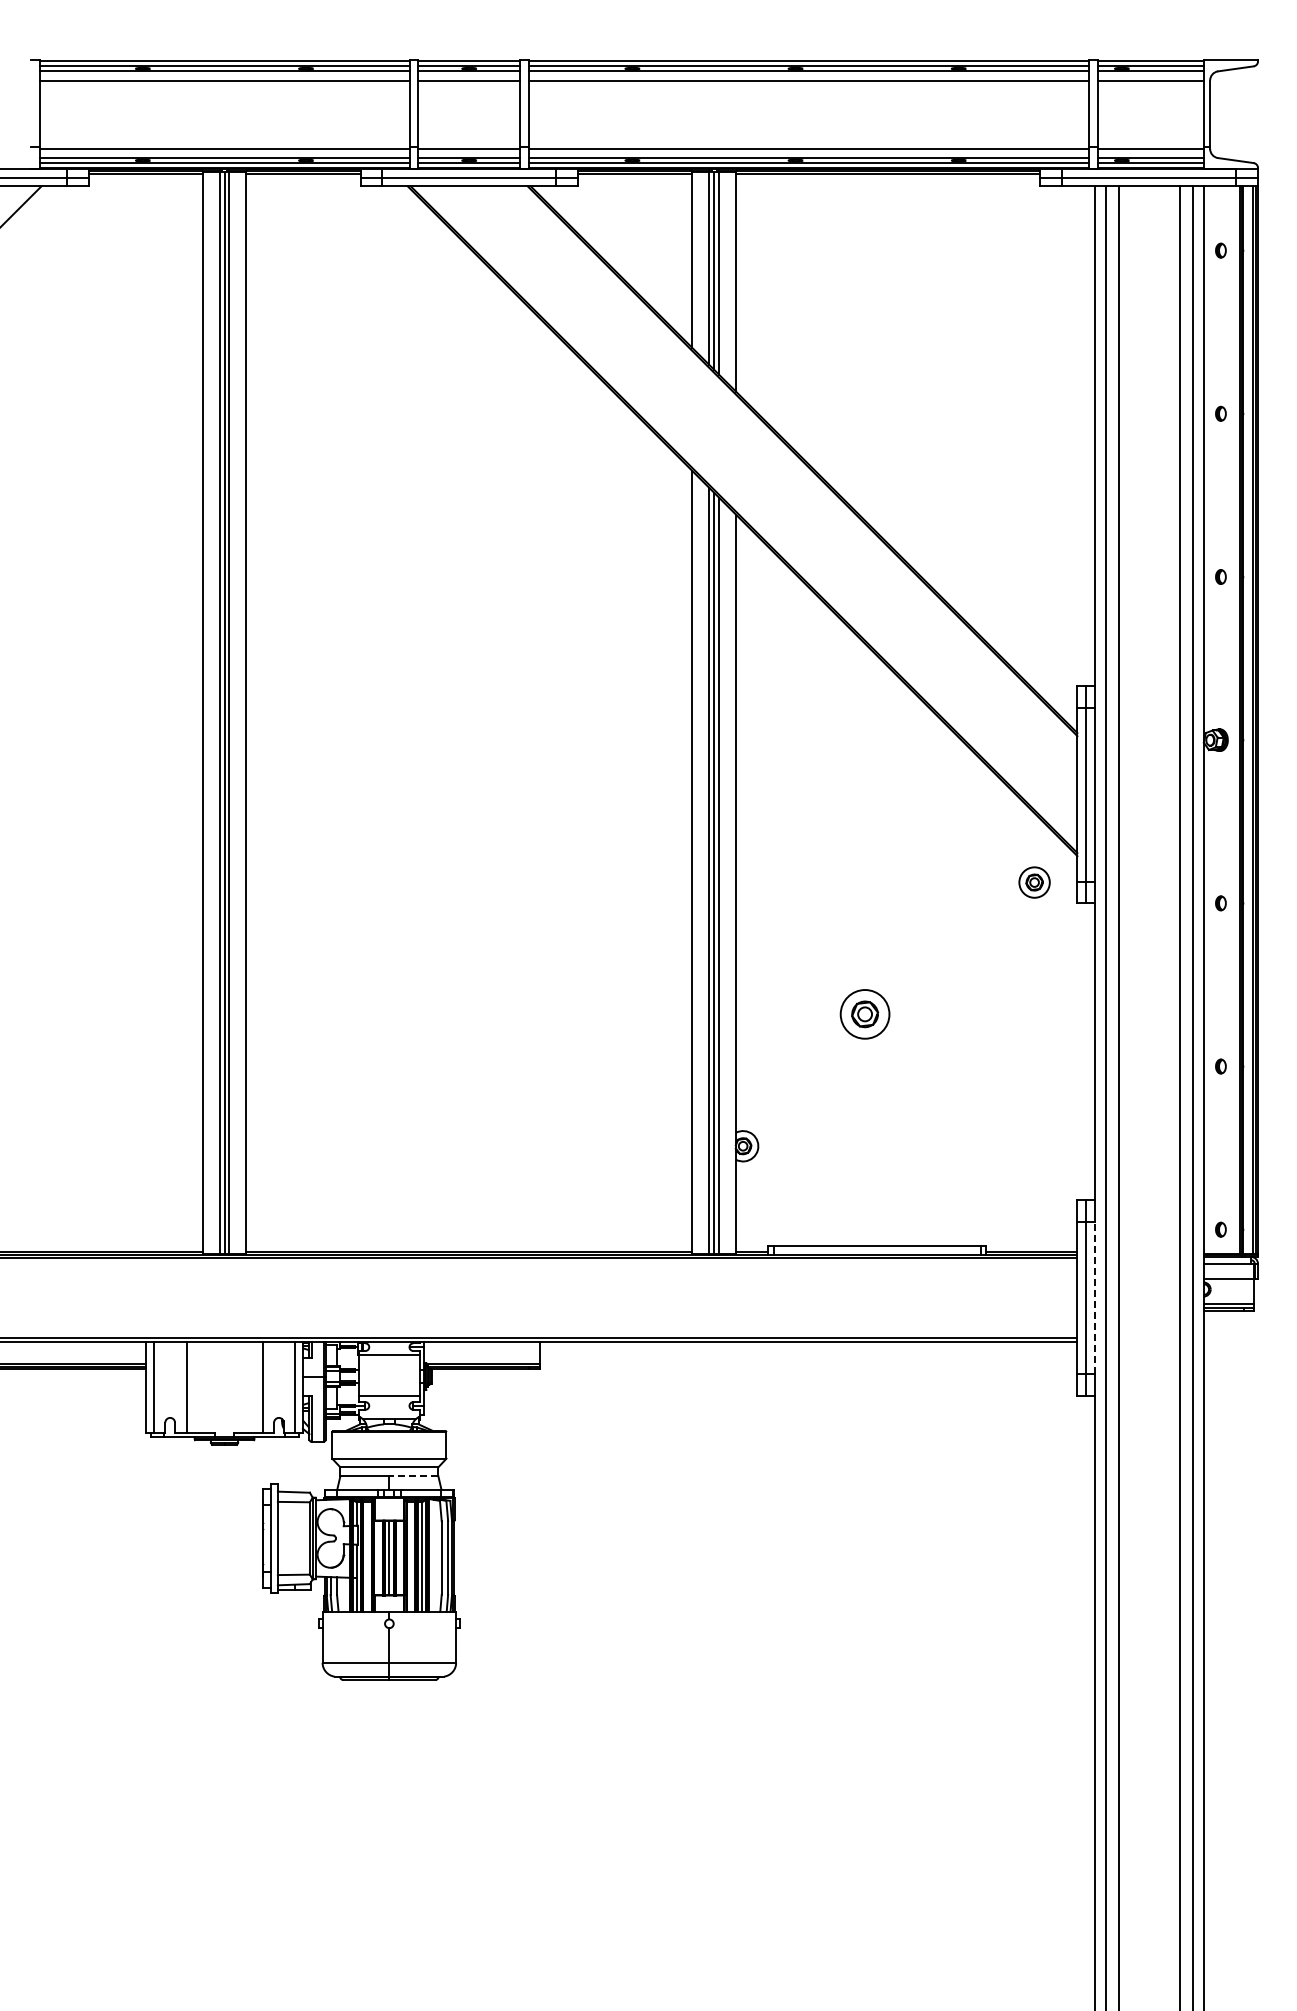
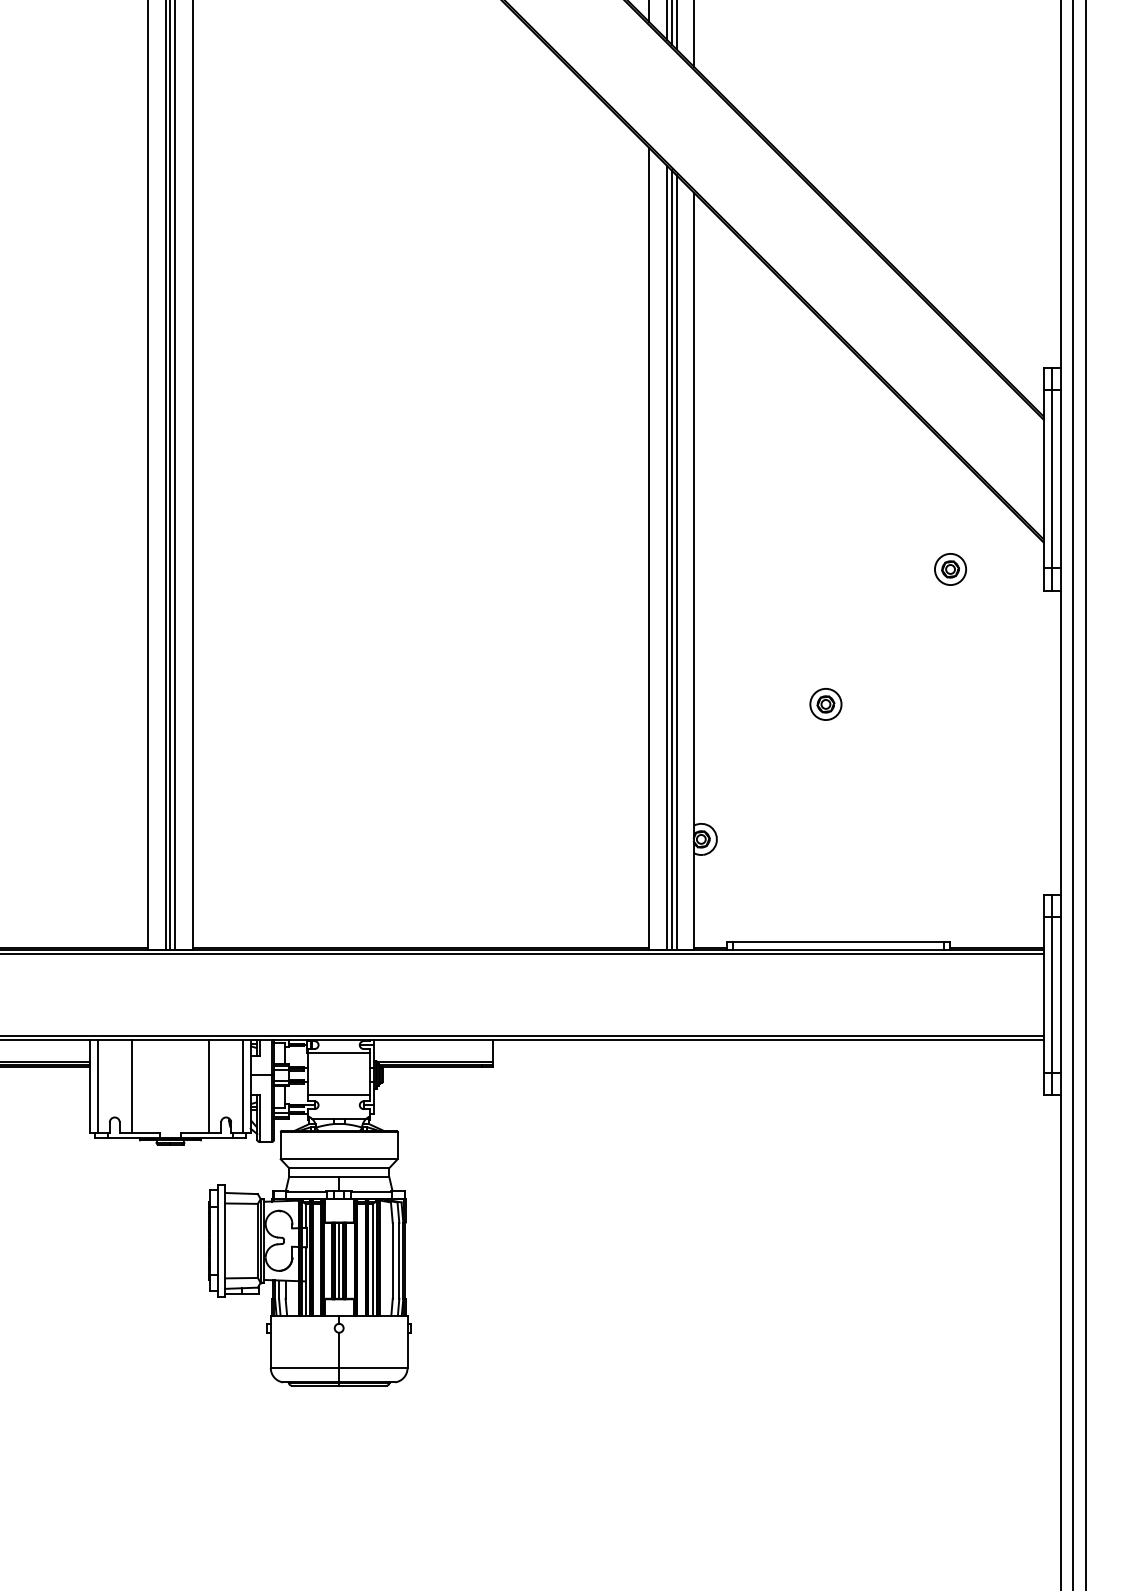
part: (1034, 882) -> (950, 569), moved
part: (864, 1014) -> (825, 704), size x0.62
line: (1094, 1297) -> (1061, 994), dashed -> solid
line: (413, 1476) -> (363, 1177), dashed -> solid

